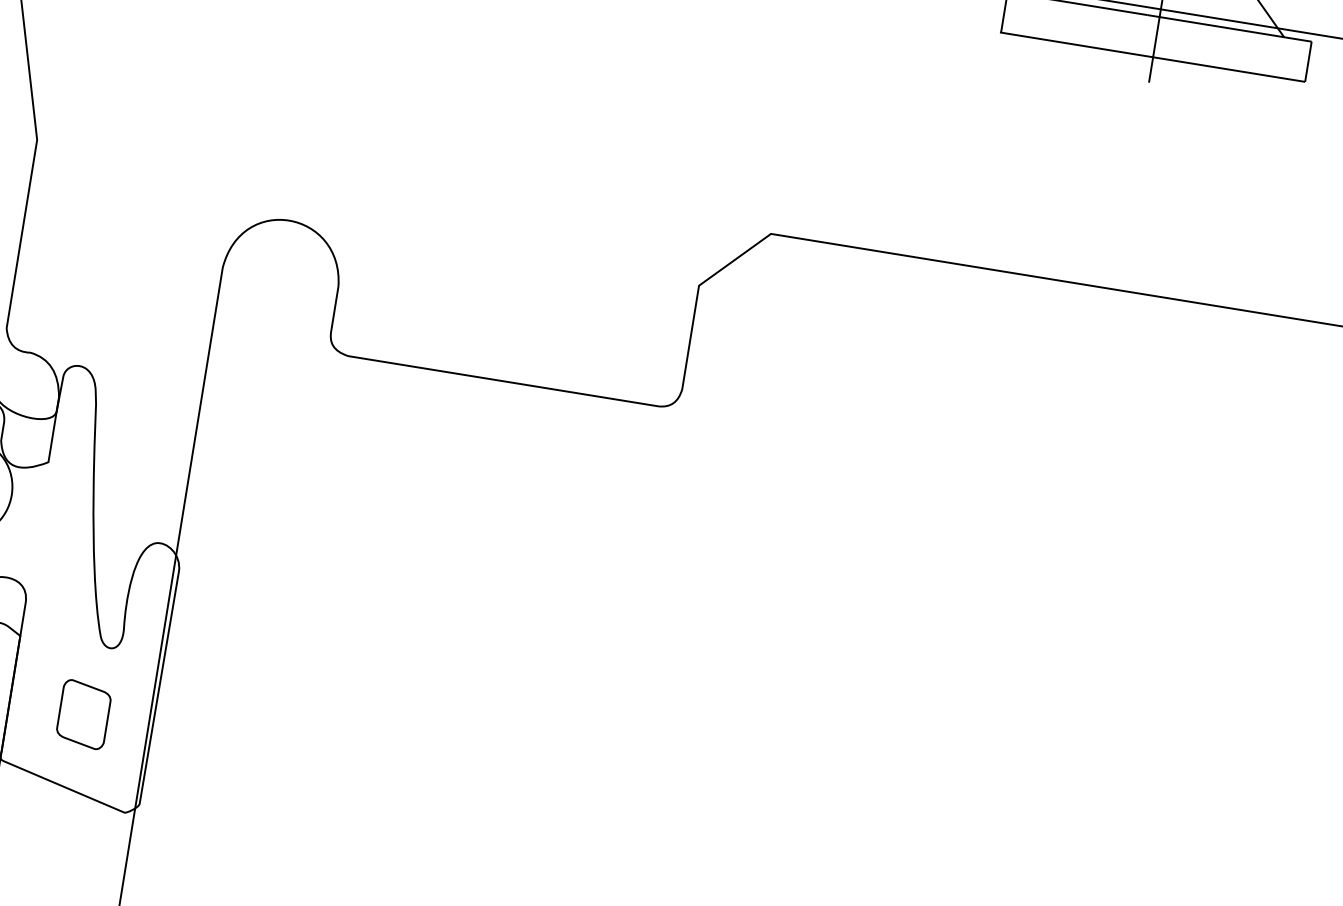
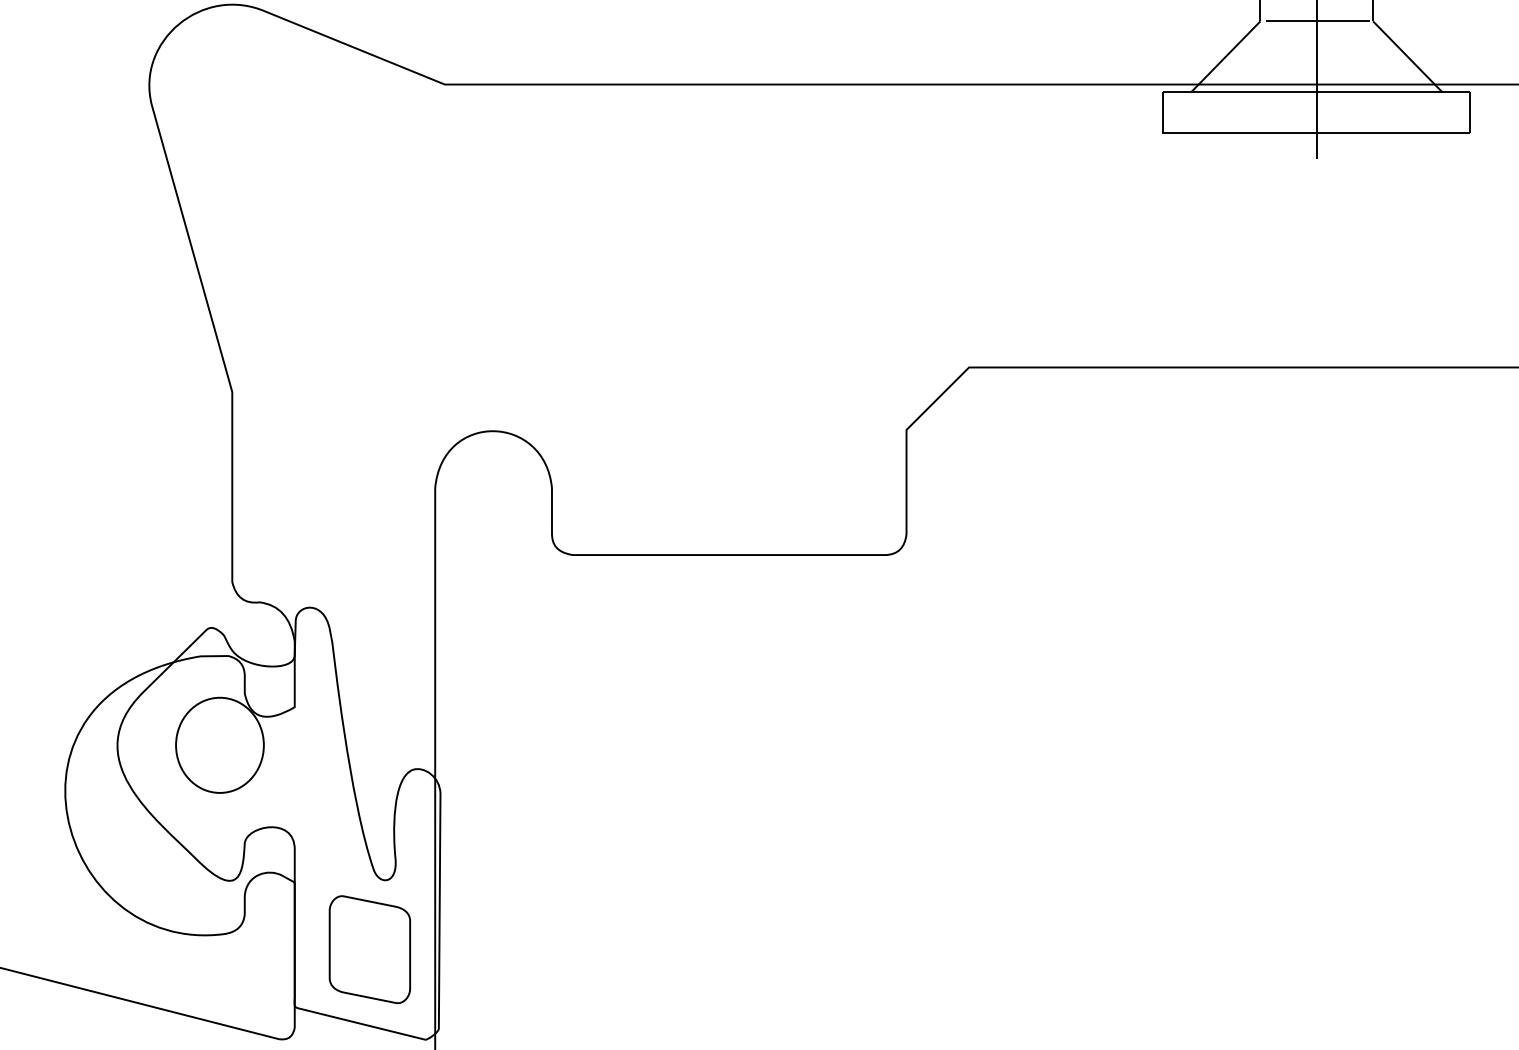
part: (83, 714) -> (369, 949), size x1.67

